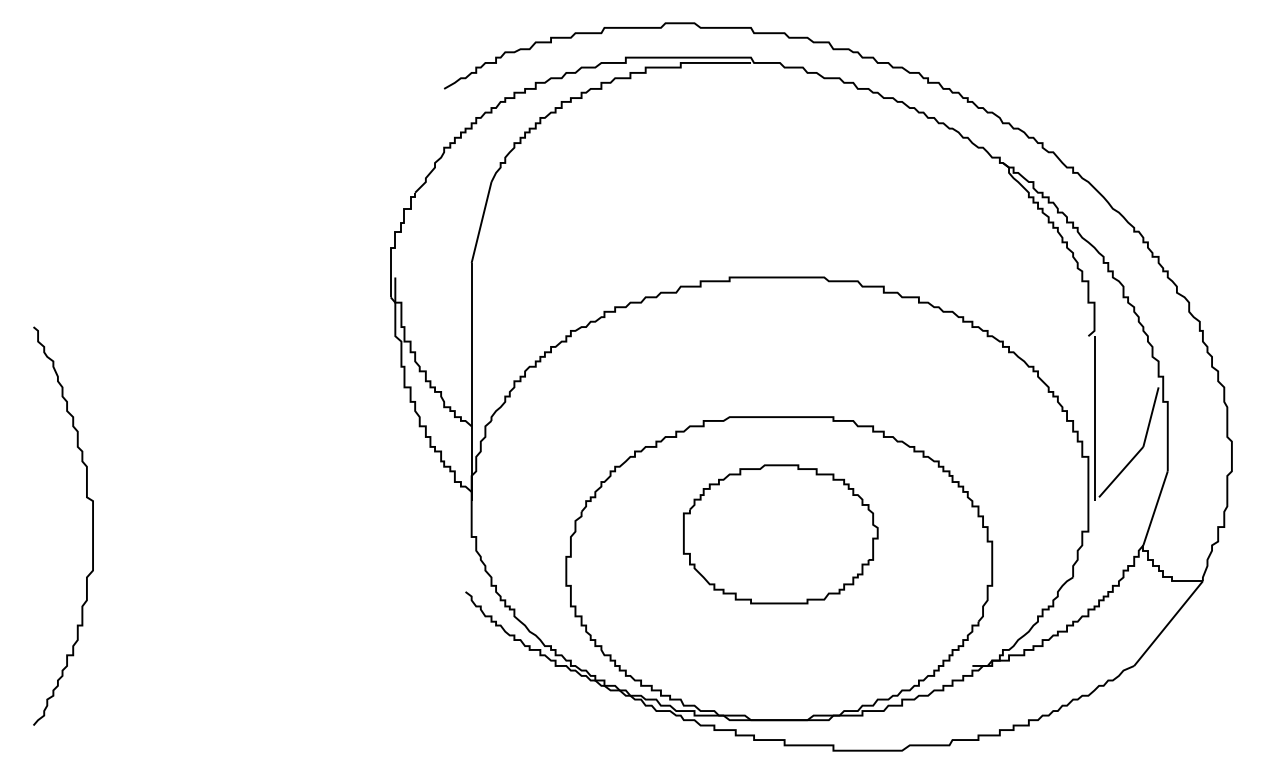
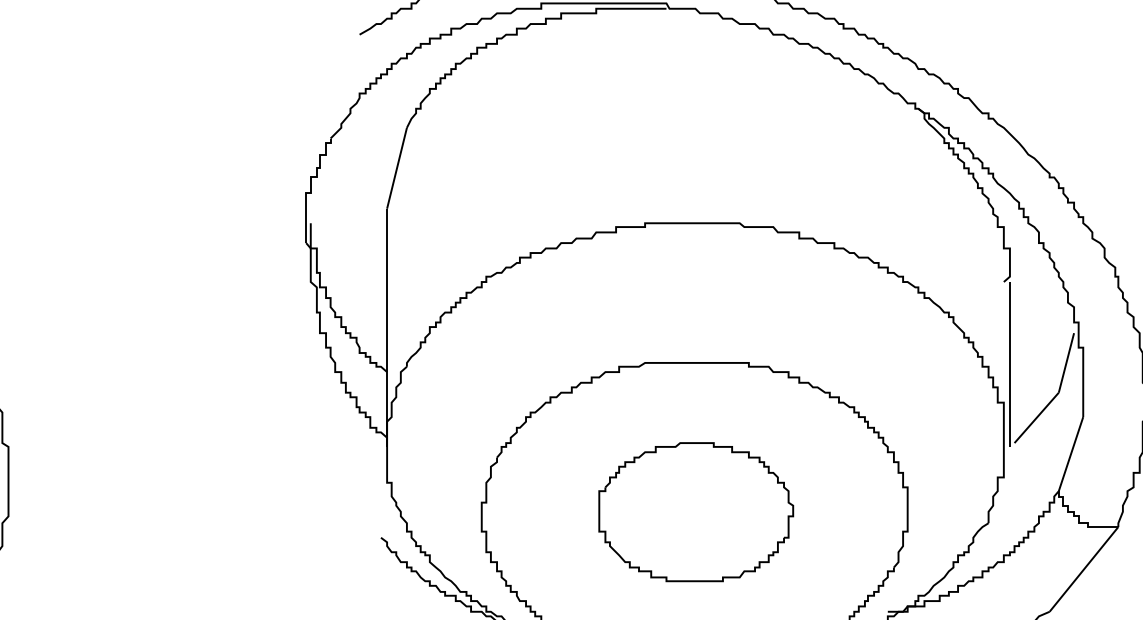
part: (780, 534) -> (695, 512), moved

